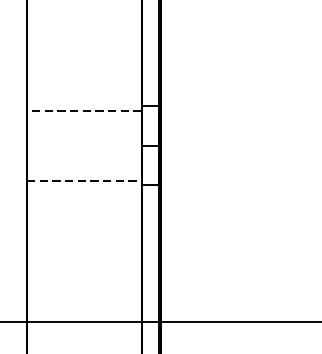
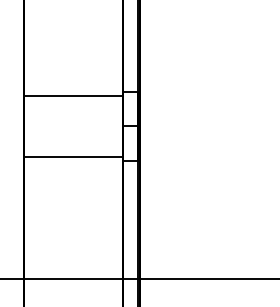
line: (84, 110) -> (73, 95), dashed -> solid
line: (84, 181) -> (73, 157), dashed -> solid

